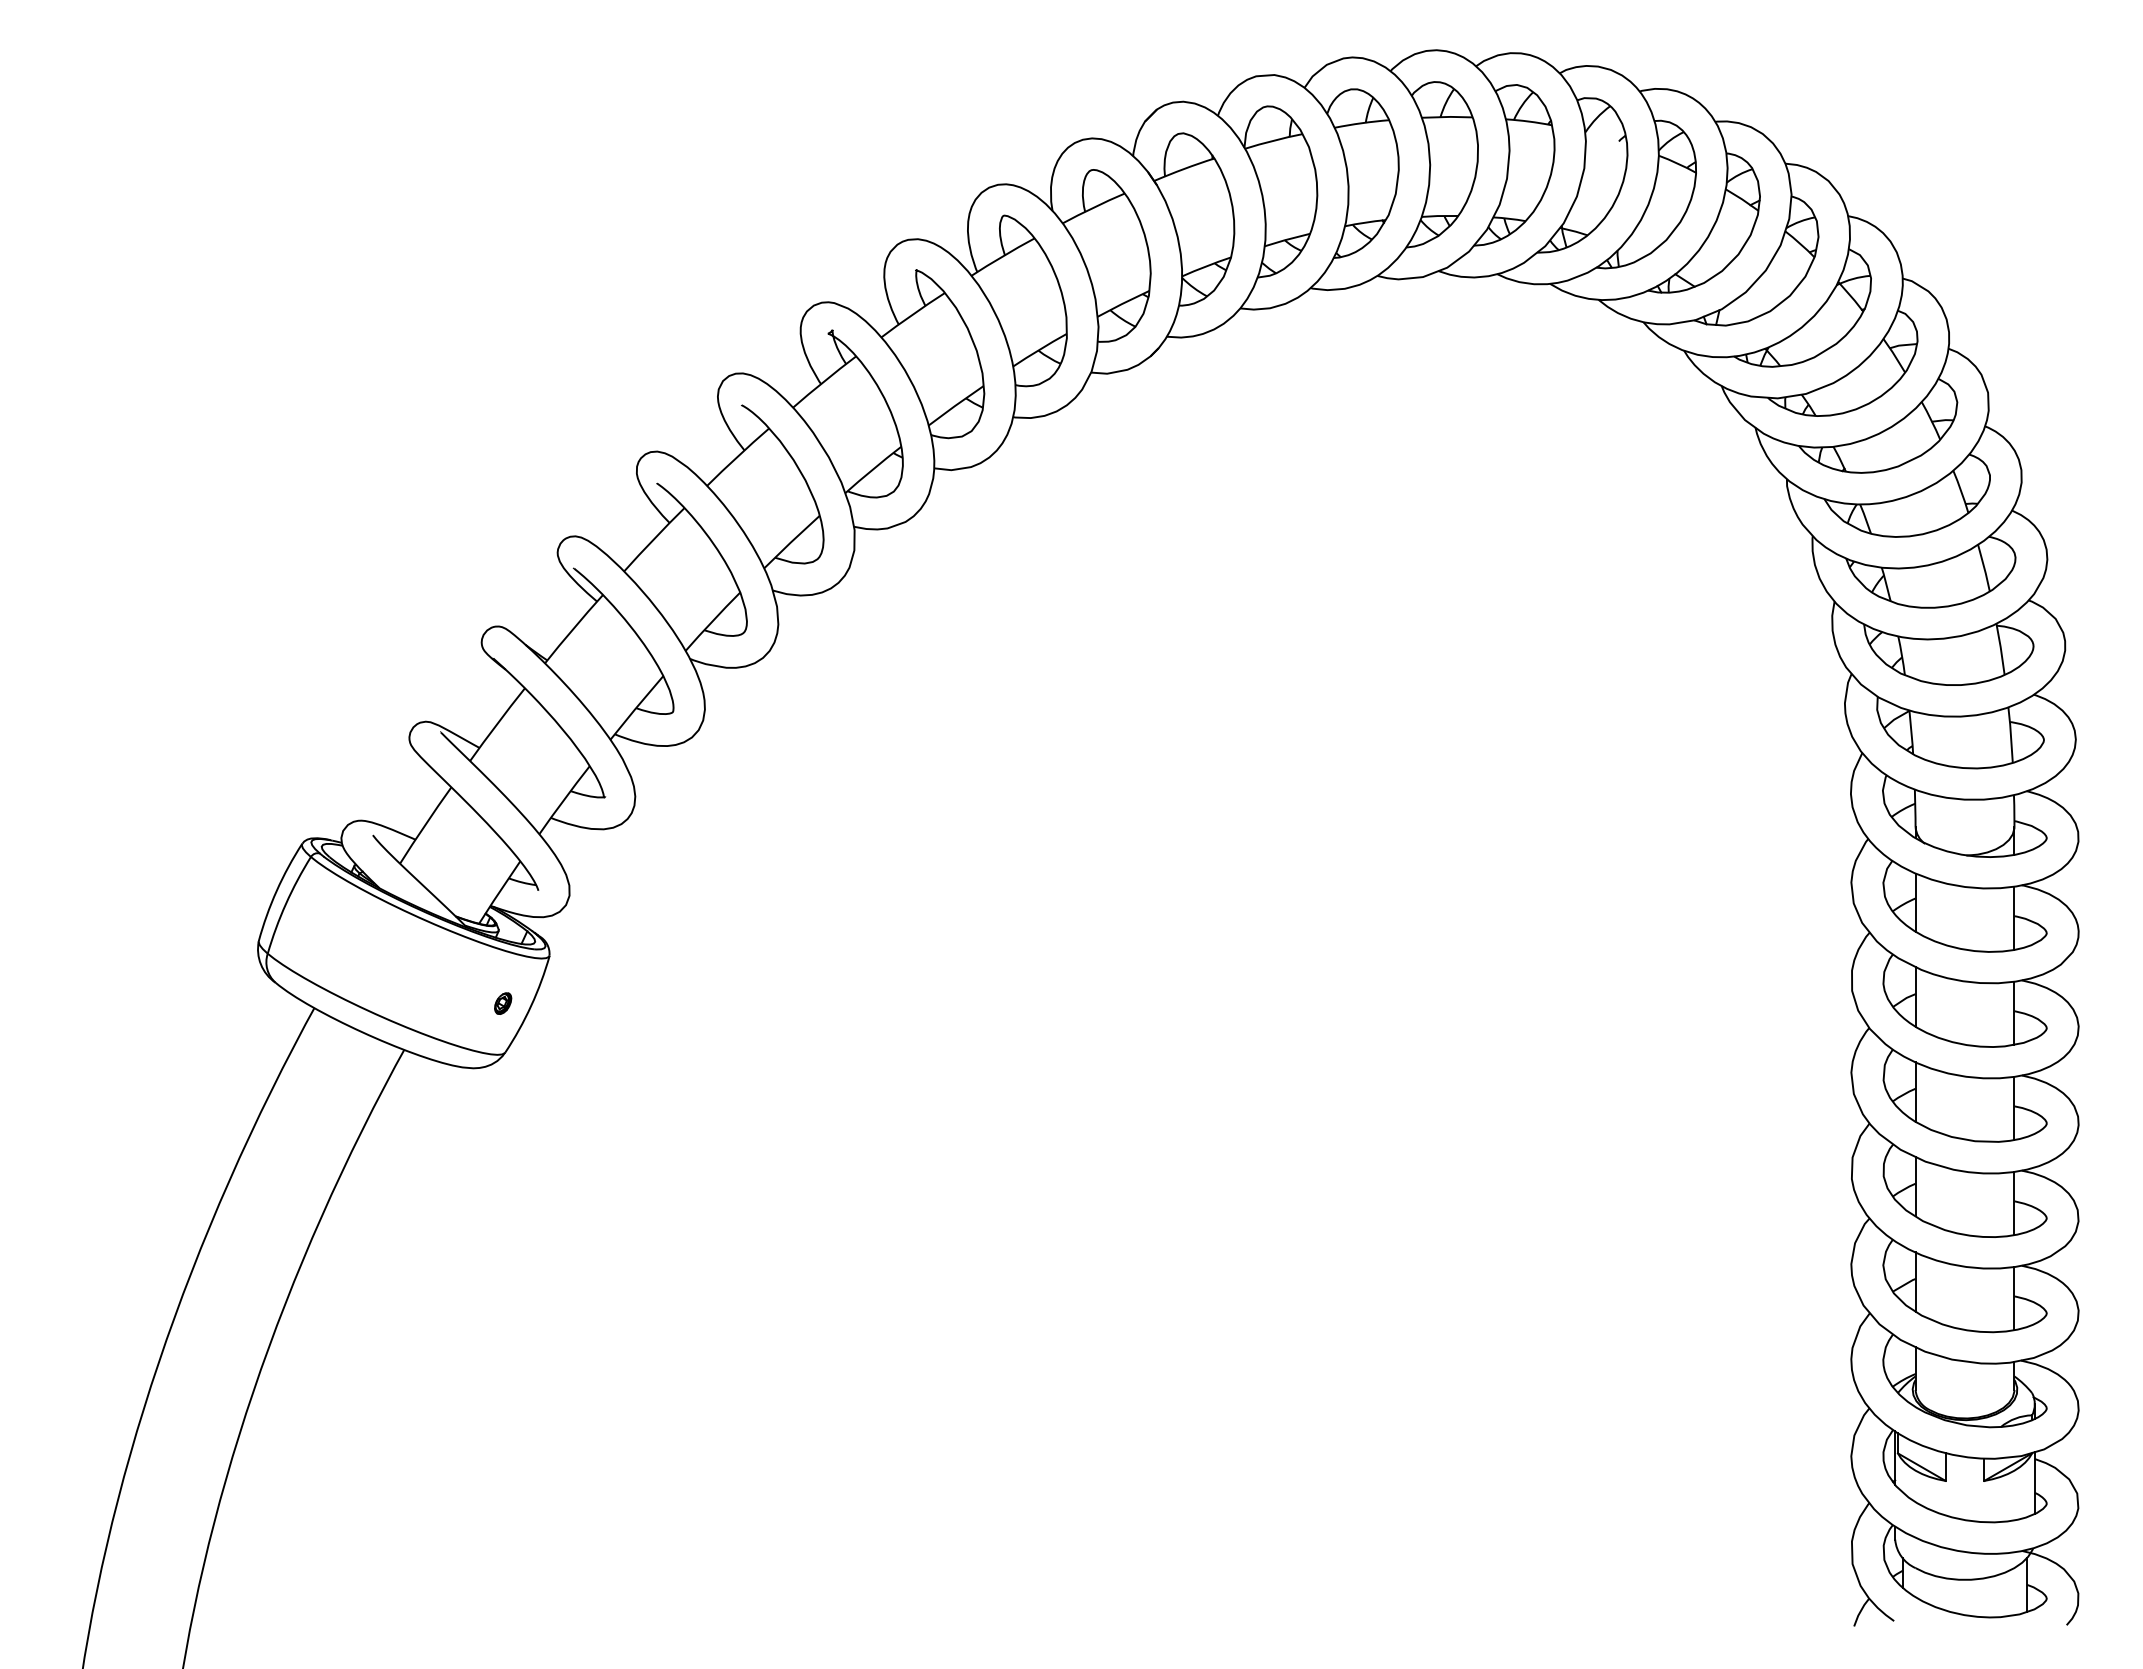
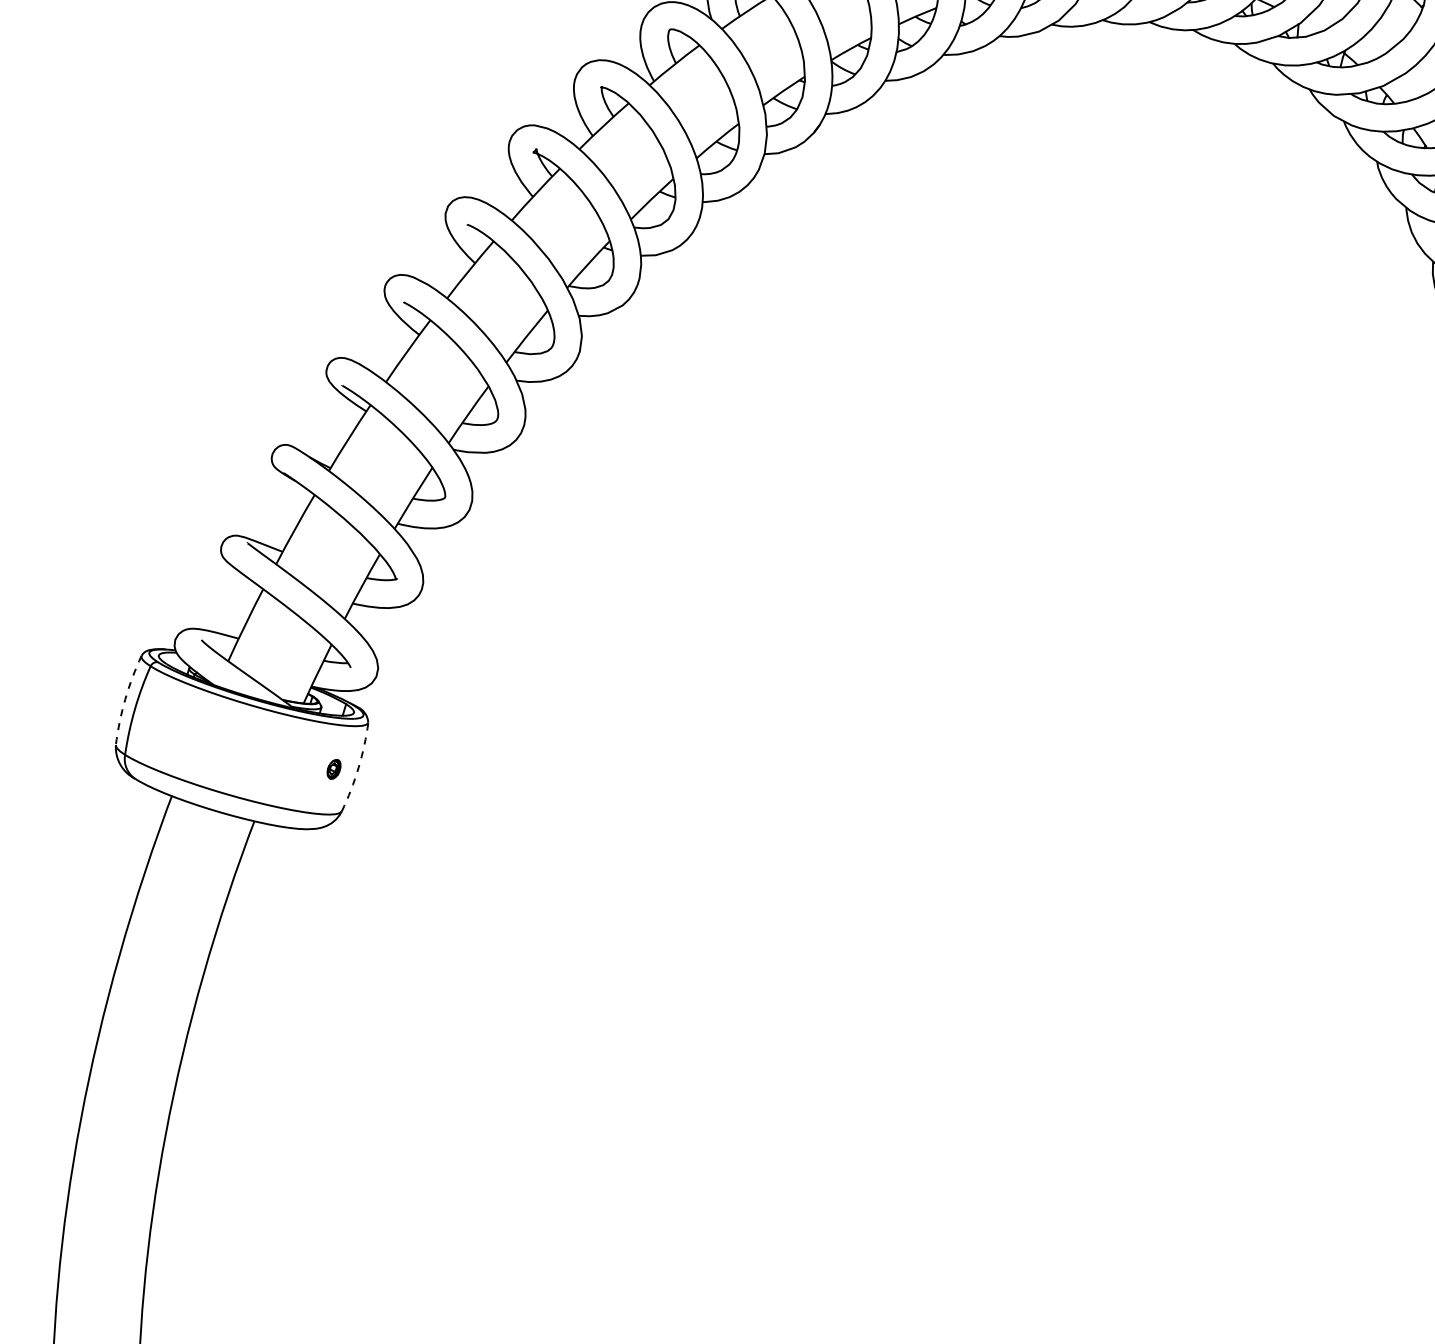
arc: (276, 890) -> (125, 699), solid -> dashed
arc: (531, 1005) -> (358, 767), solid -> dashed

